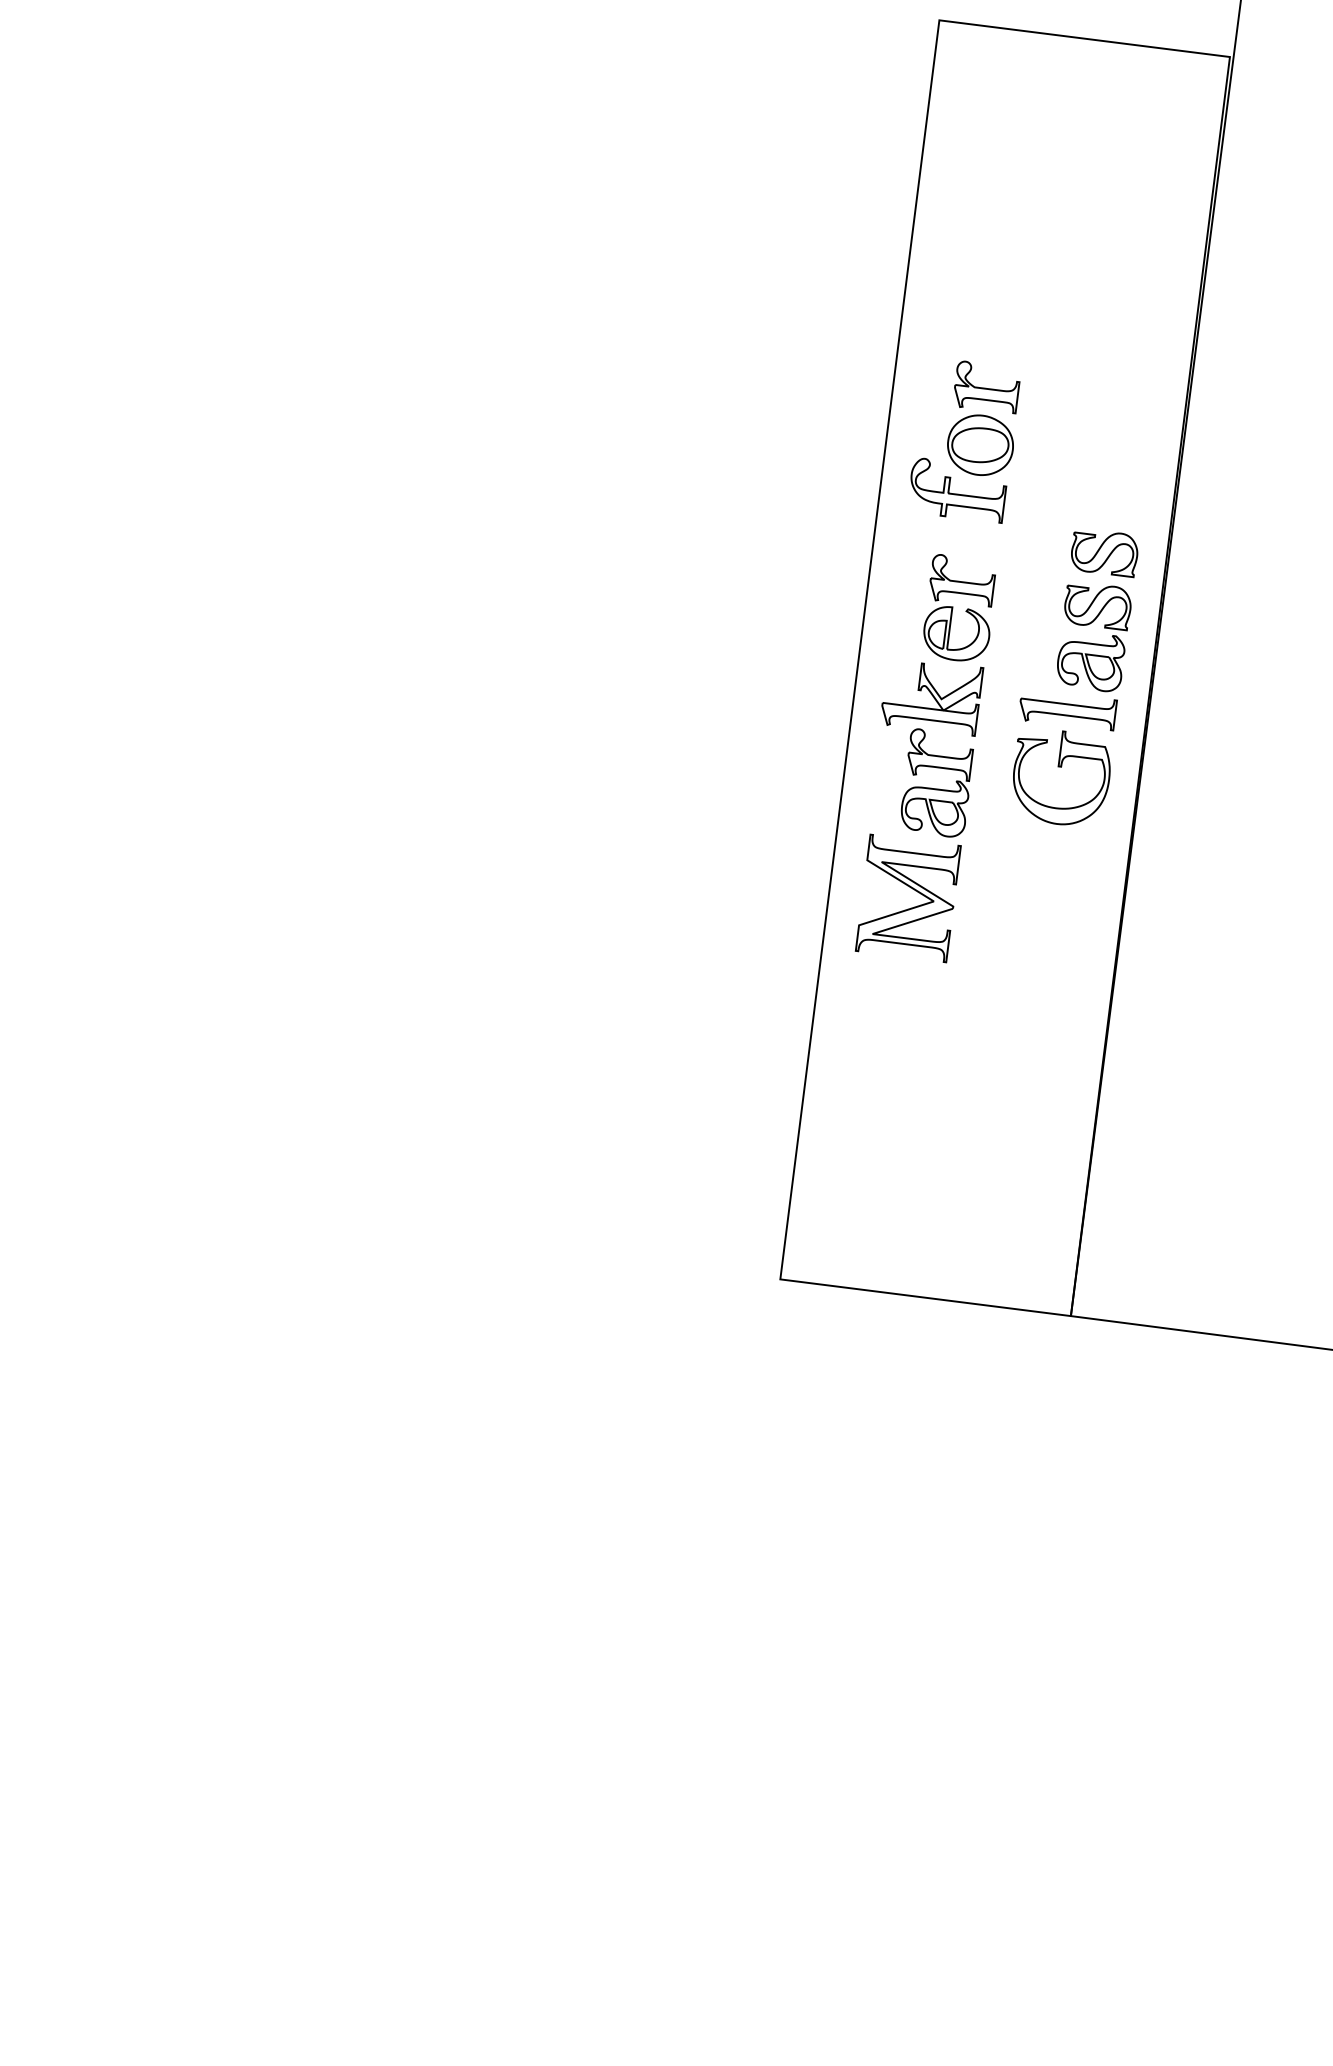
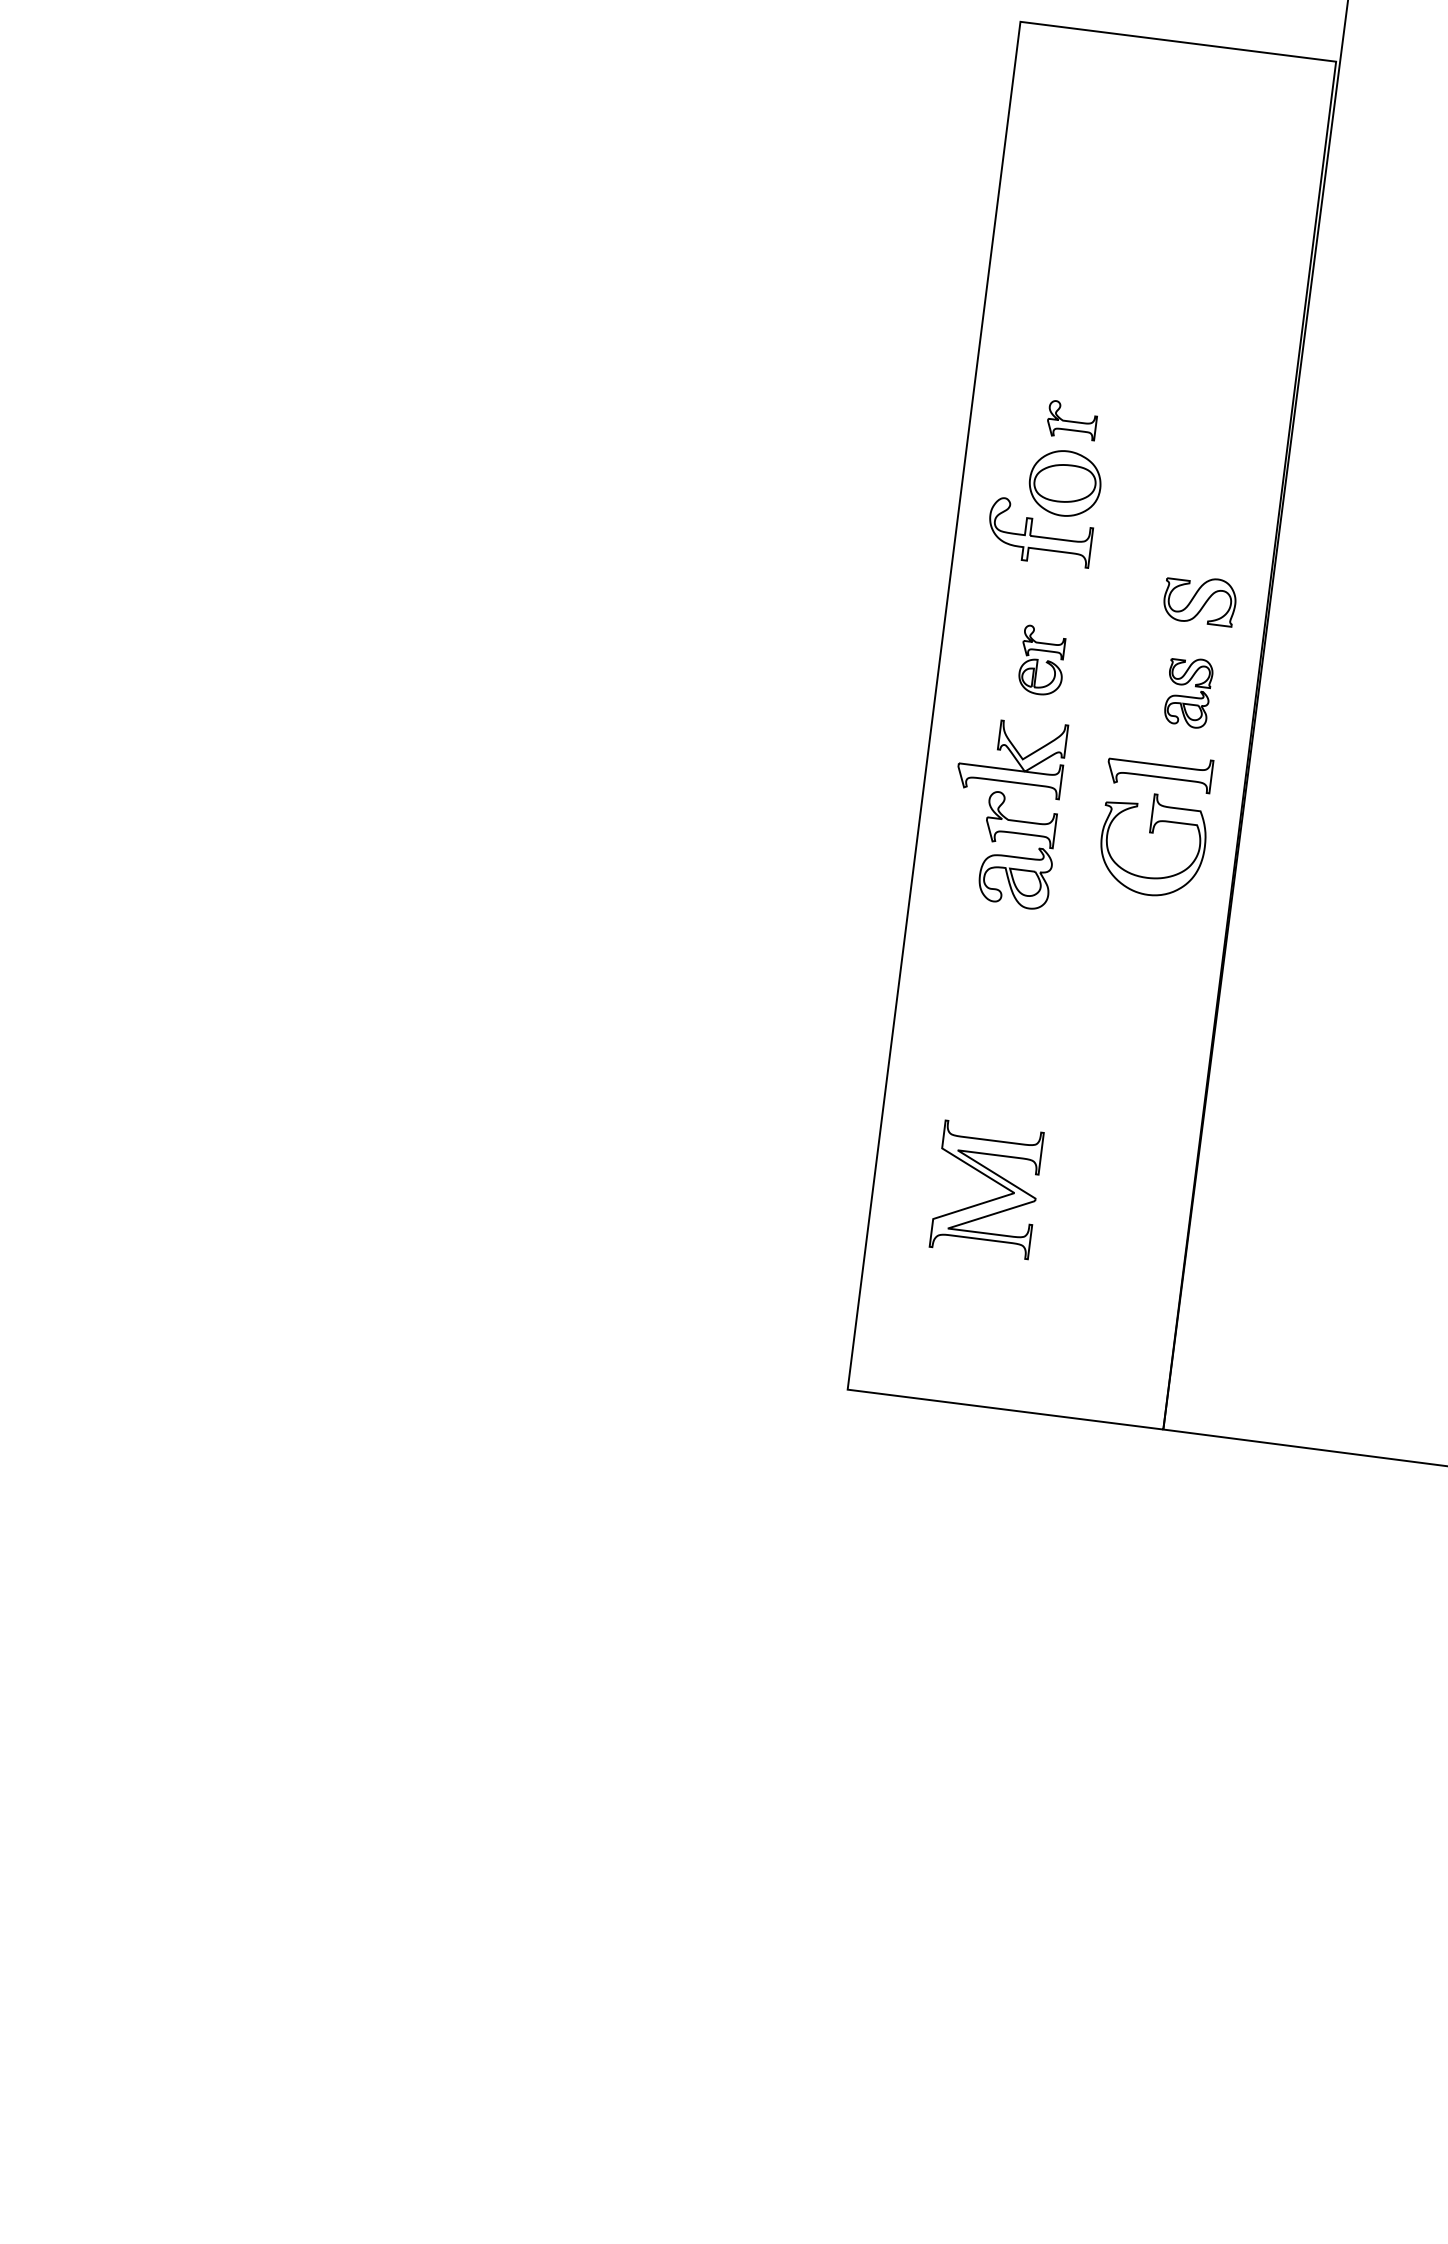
part: (987, 387) -> (1072, 420), size x0.7
part: (959, 607) -> (1042, 659), size x0.6
part: (1094, 638) -> (1188, 693), size x0.6
part: (911, 907) -> (990, 1199), moved

